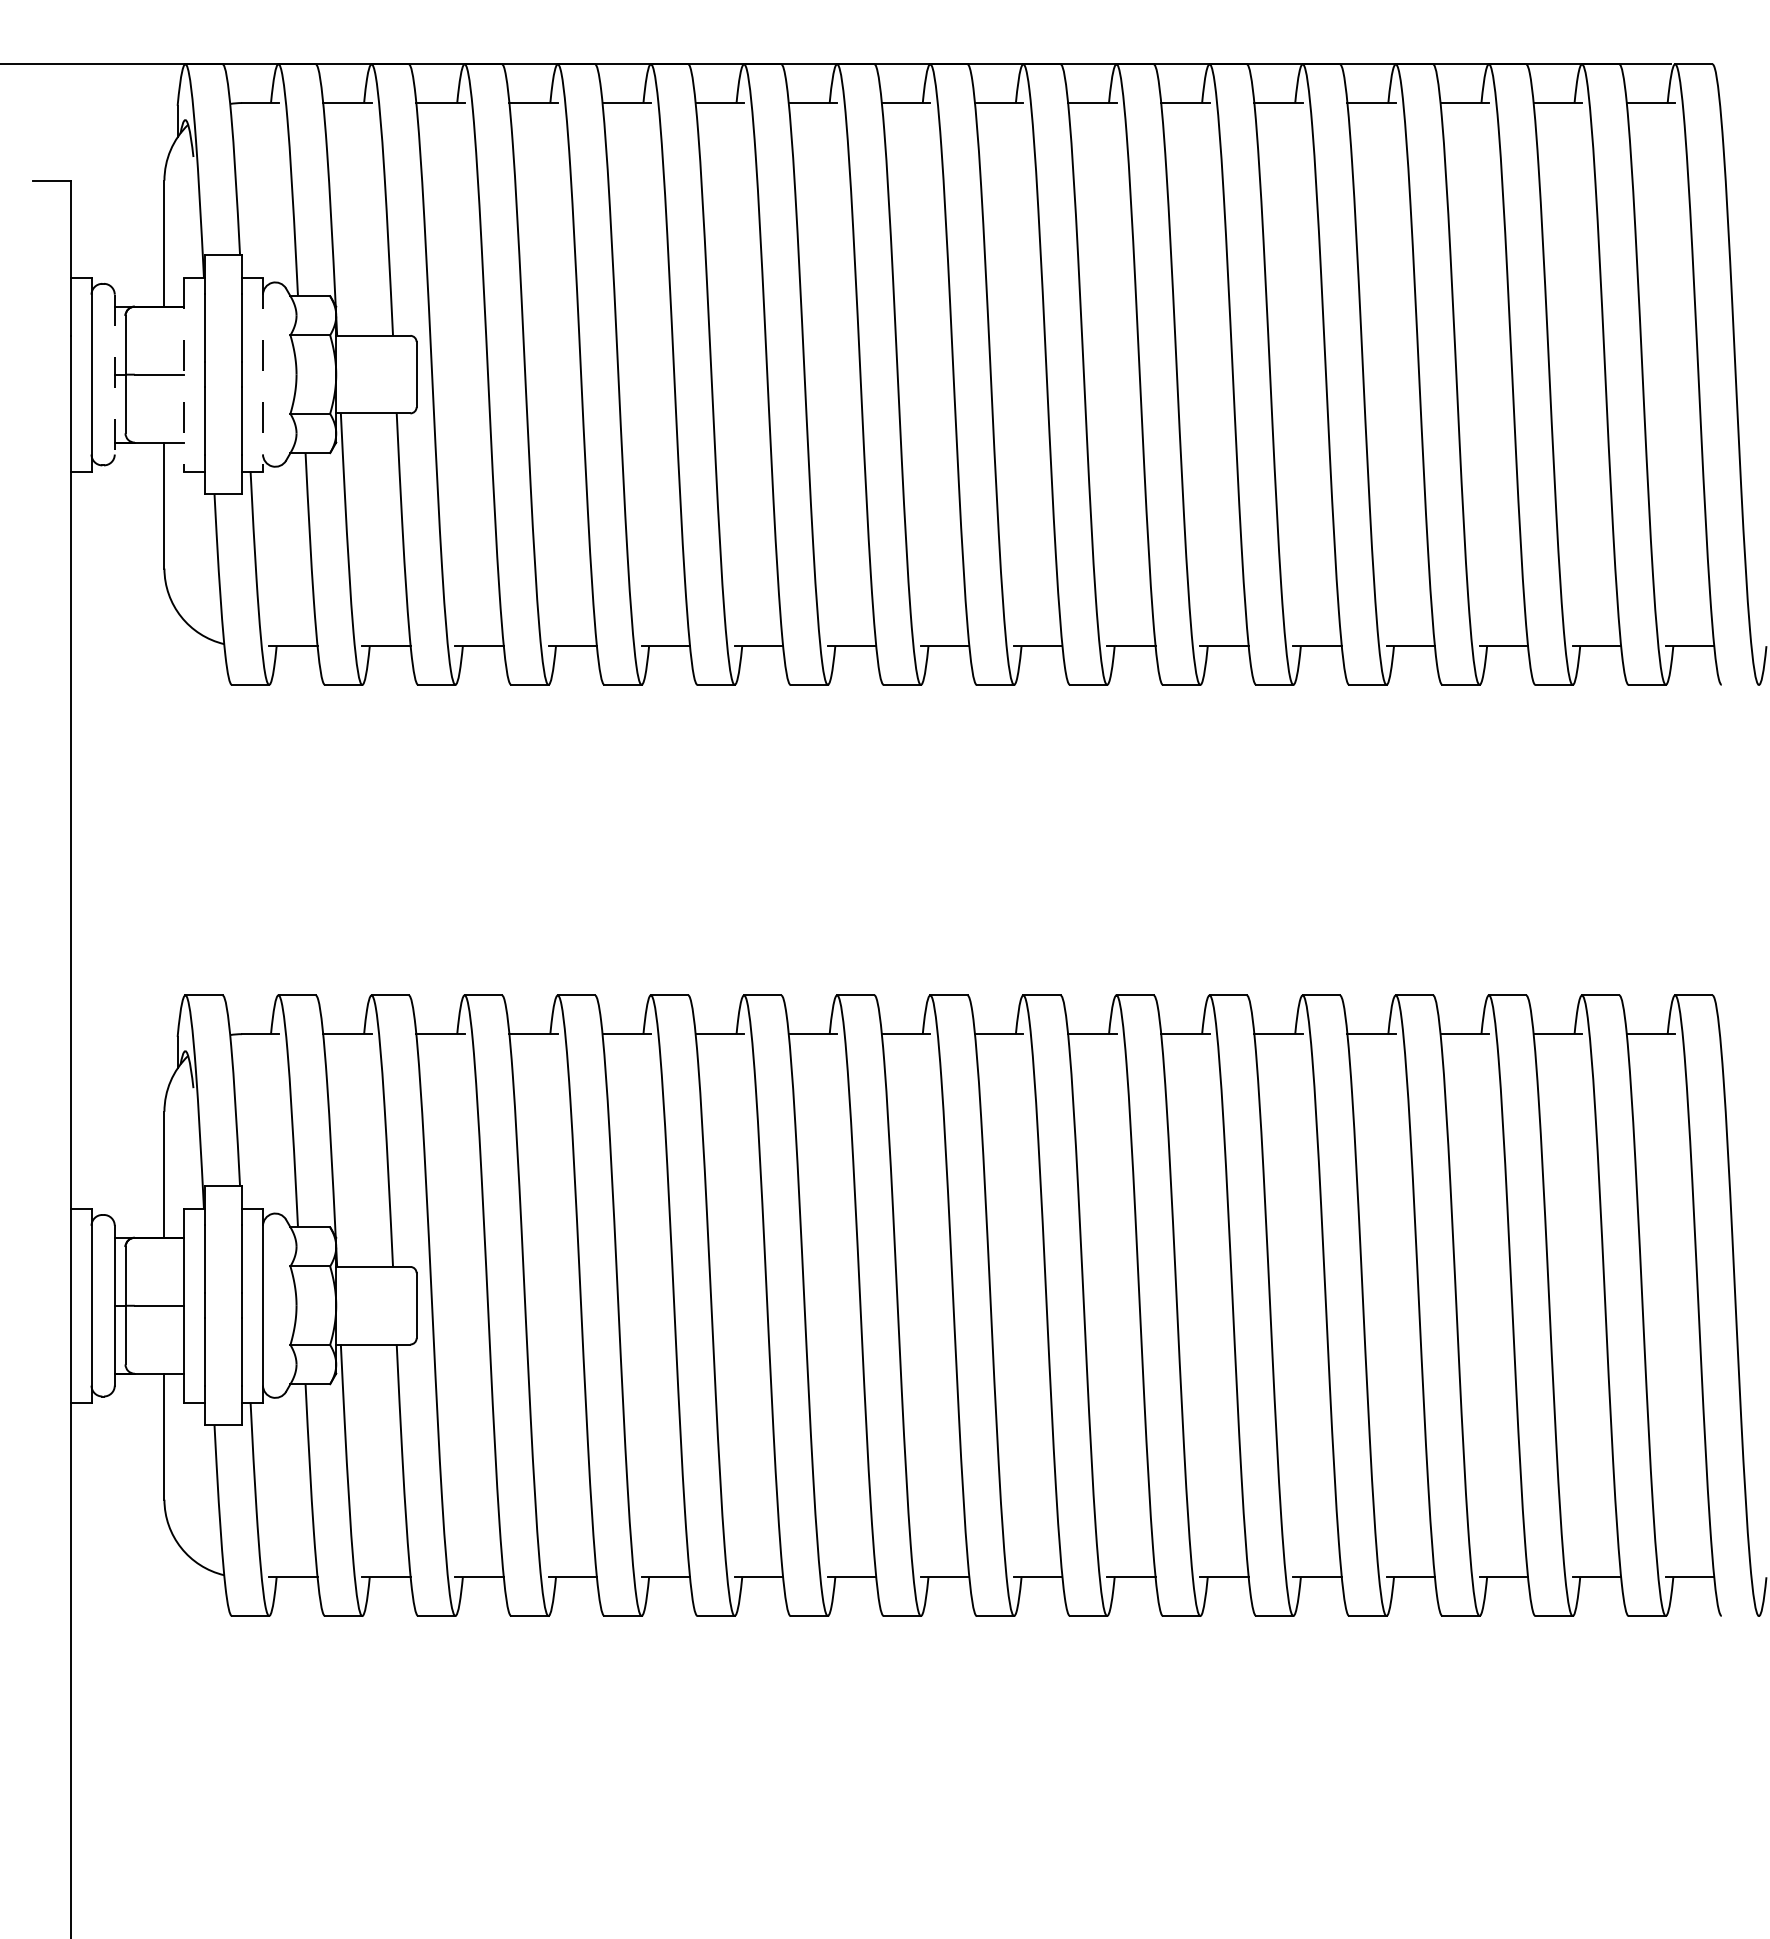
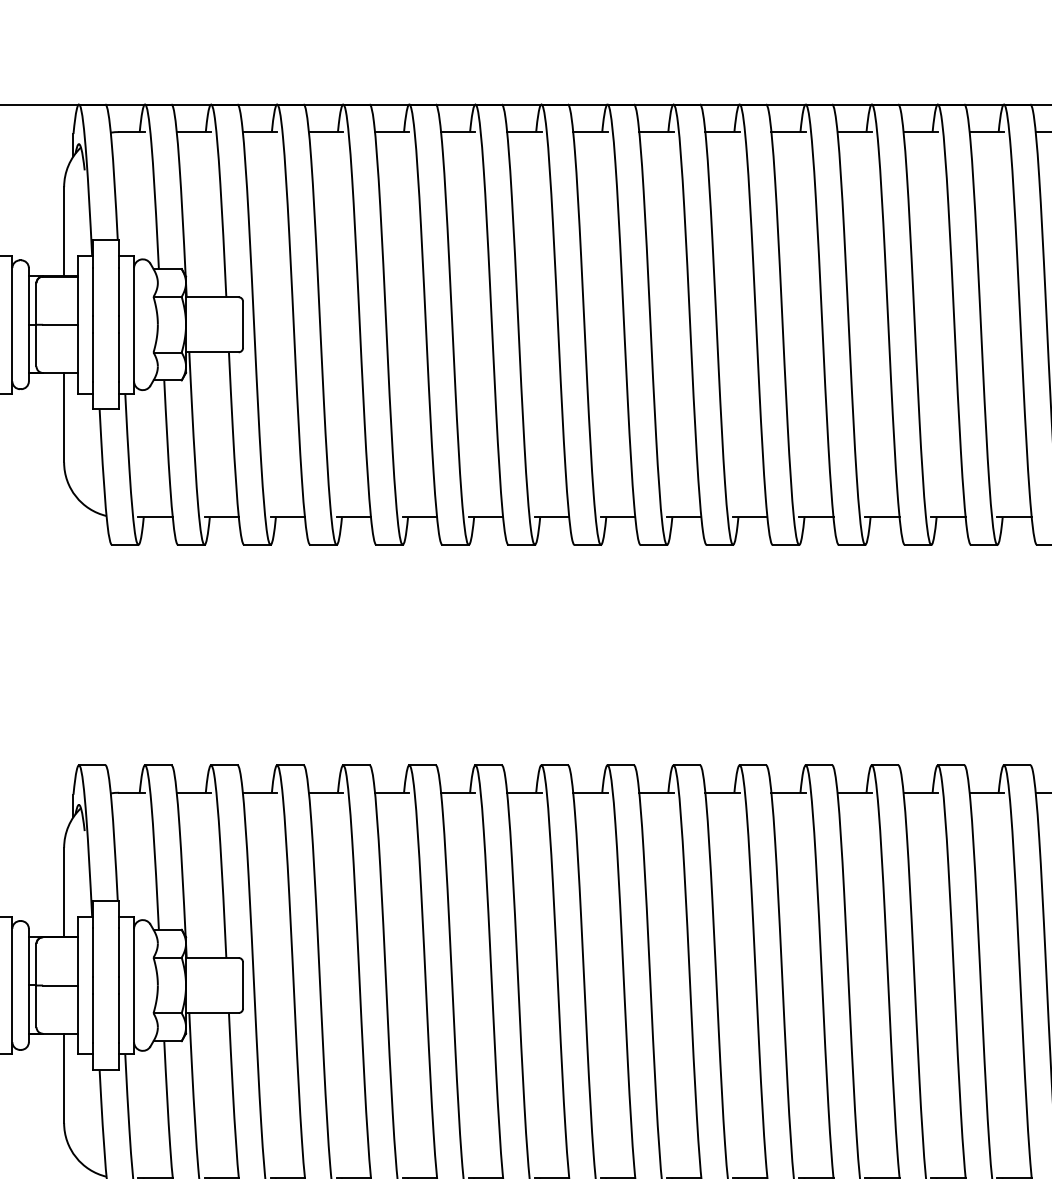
line: (114, 374) -> (28, 324), dashed -> solid
line: (183, 374) -> (77, 324), dashed -> solid
line: (262, 374) -> (133, 324), dashed -> solid

